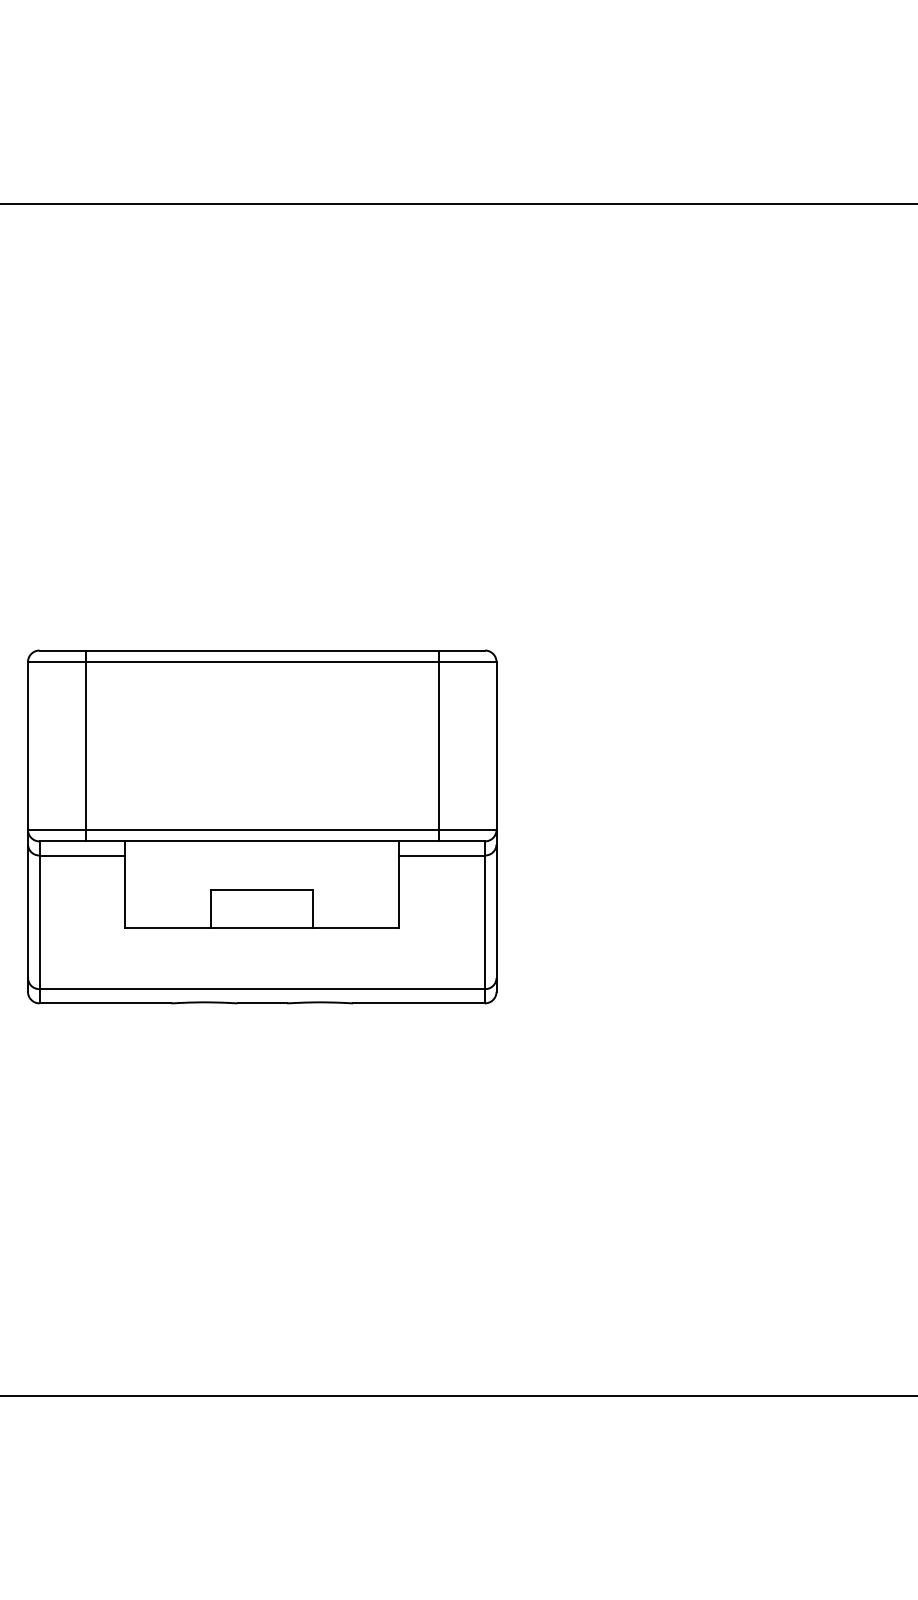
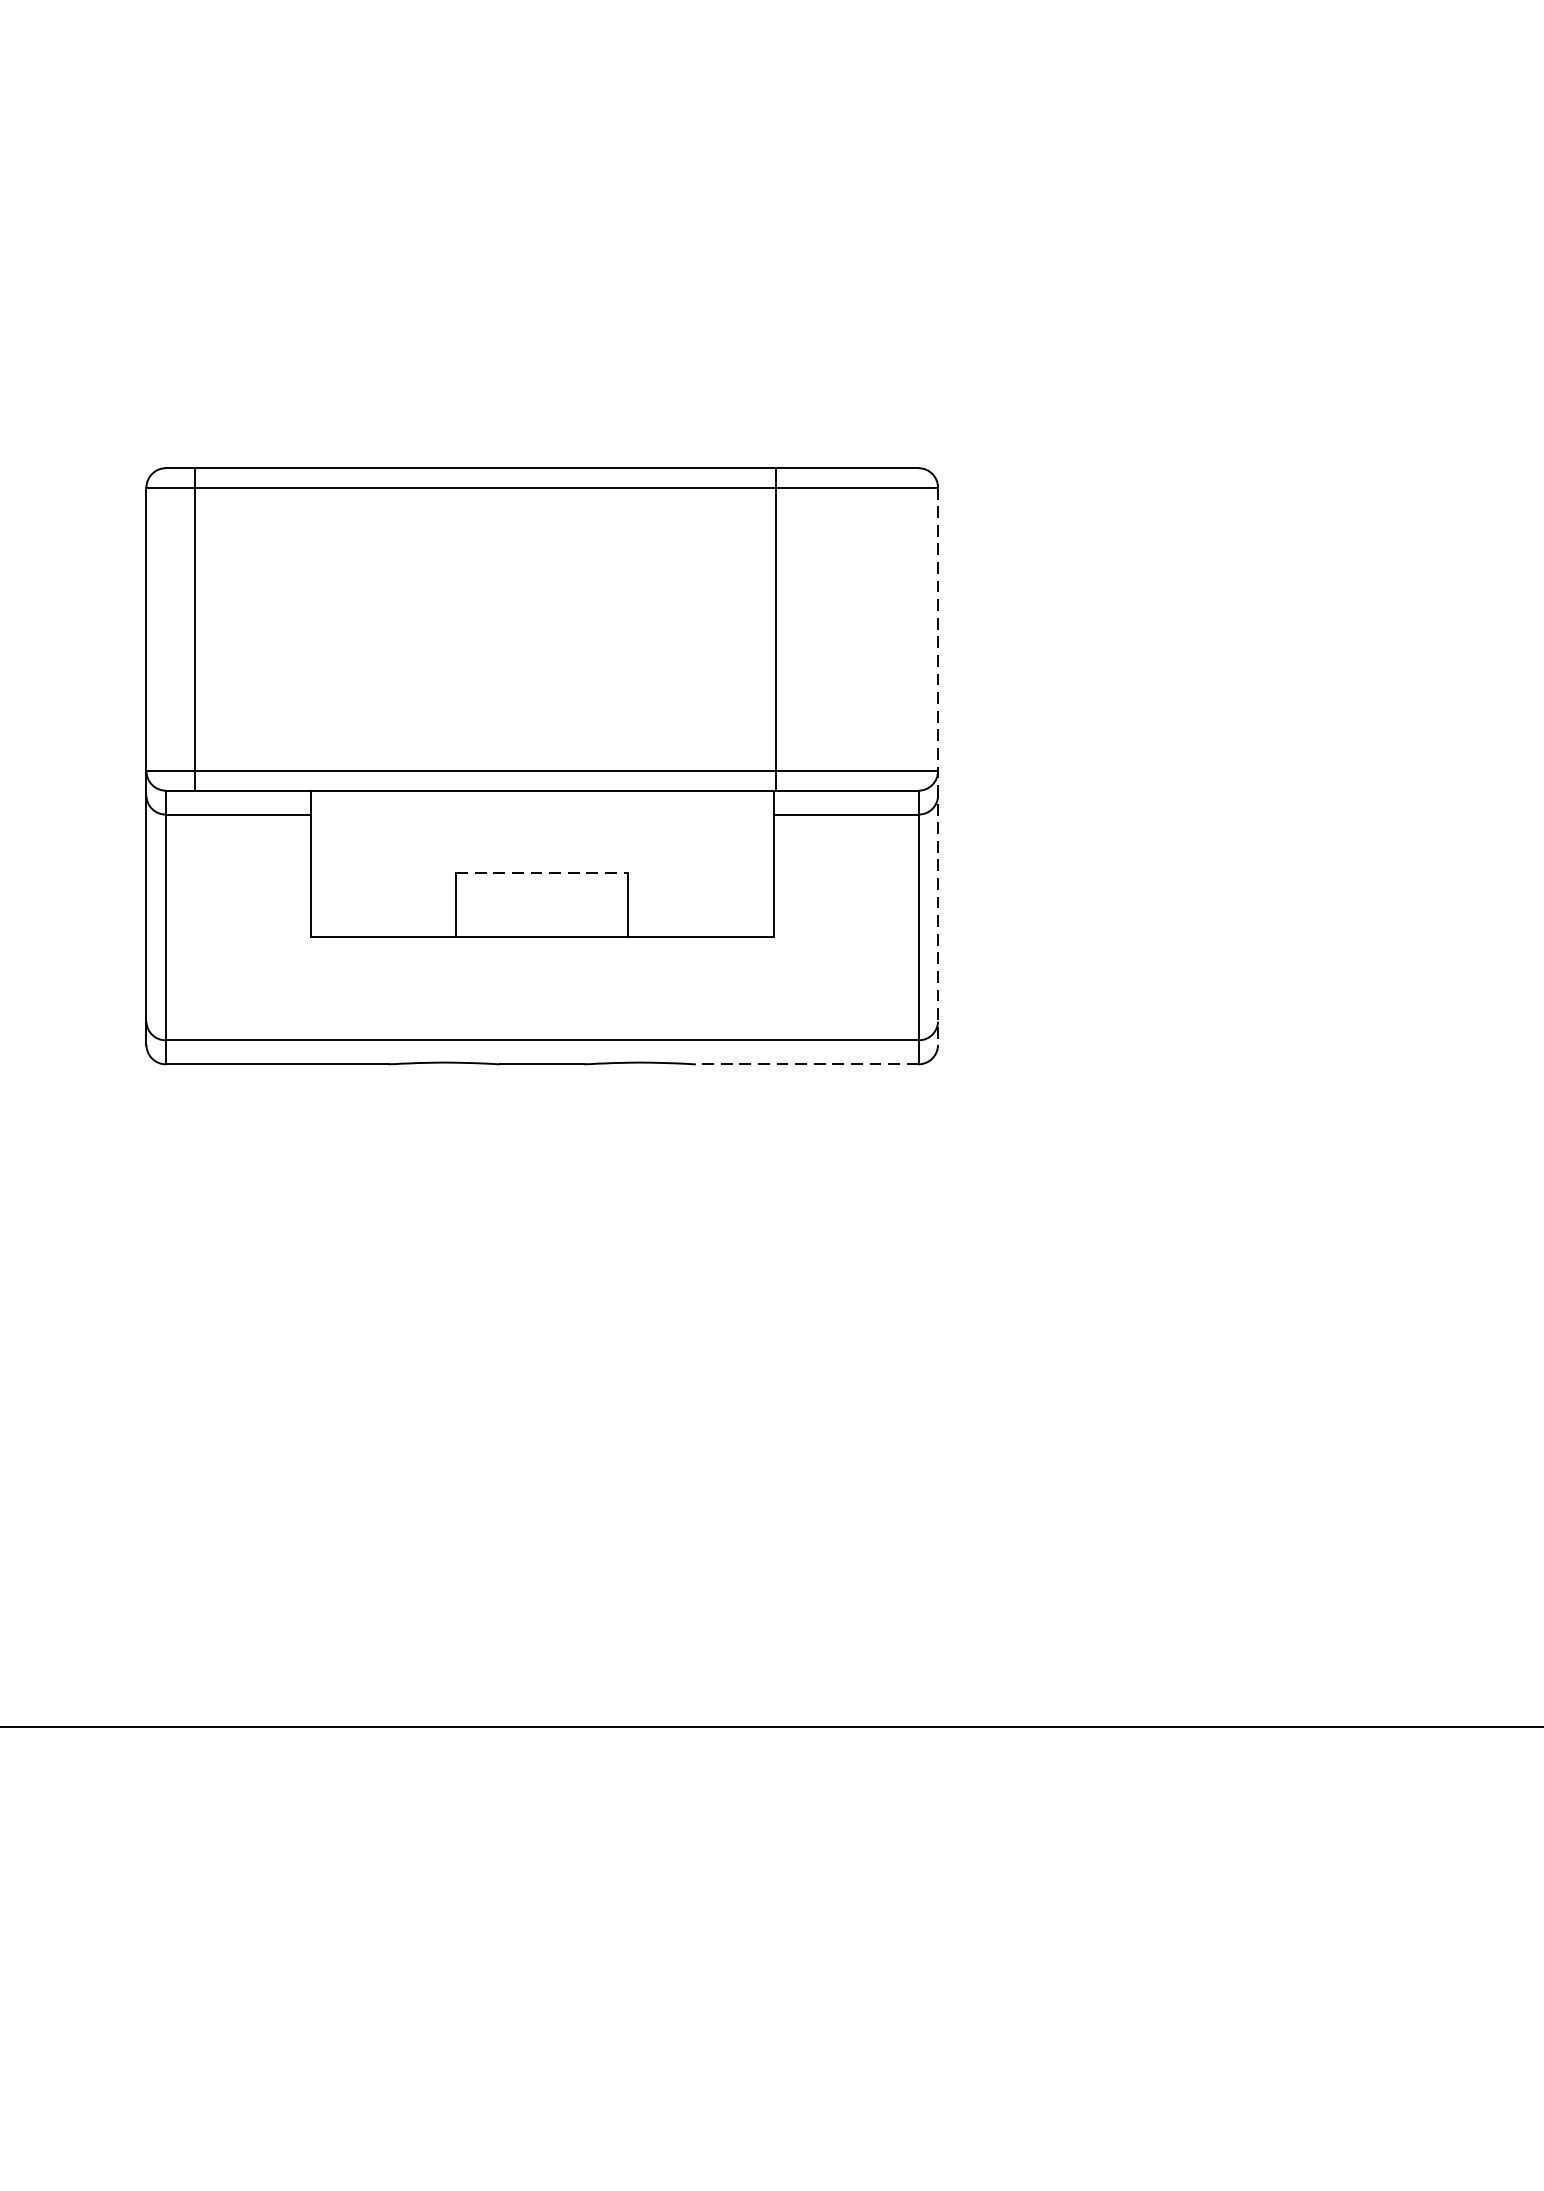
line: (85, 745) -> (194, 628), moved
line: (438, 745) -> (775, 628), moved
line: (496, 826) -> (937, 765), solid -> dashed
line: (262, 889) -> (542, 871), solid -> dashed
line: (419, 1003) -> (807, 1064), solid -> dashed

